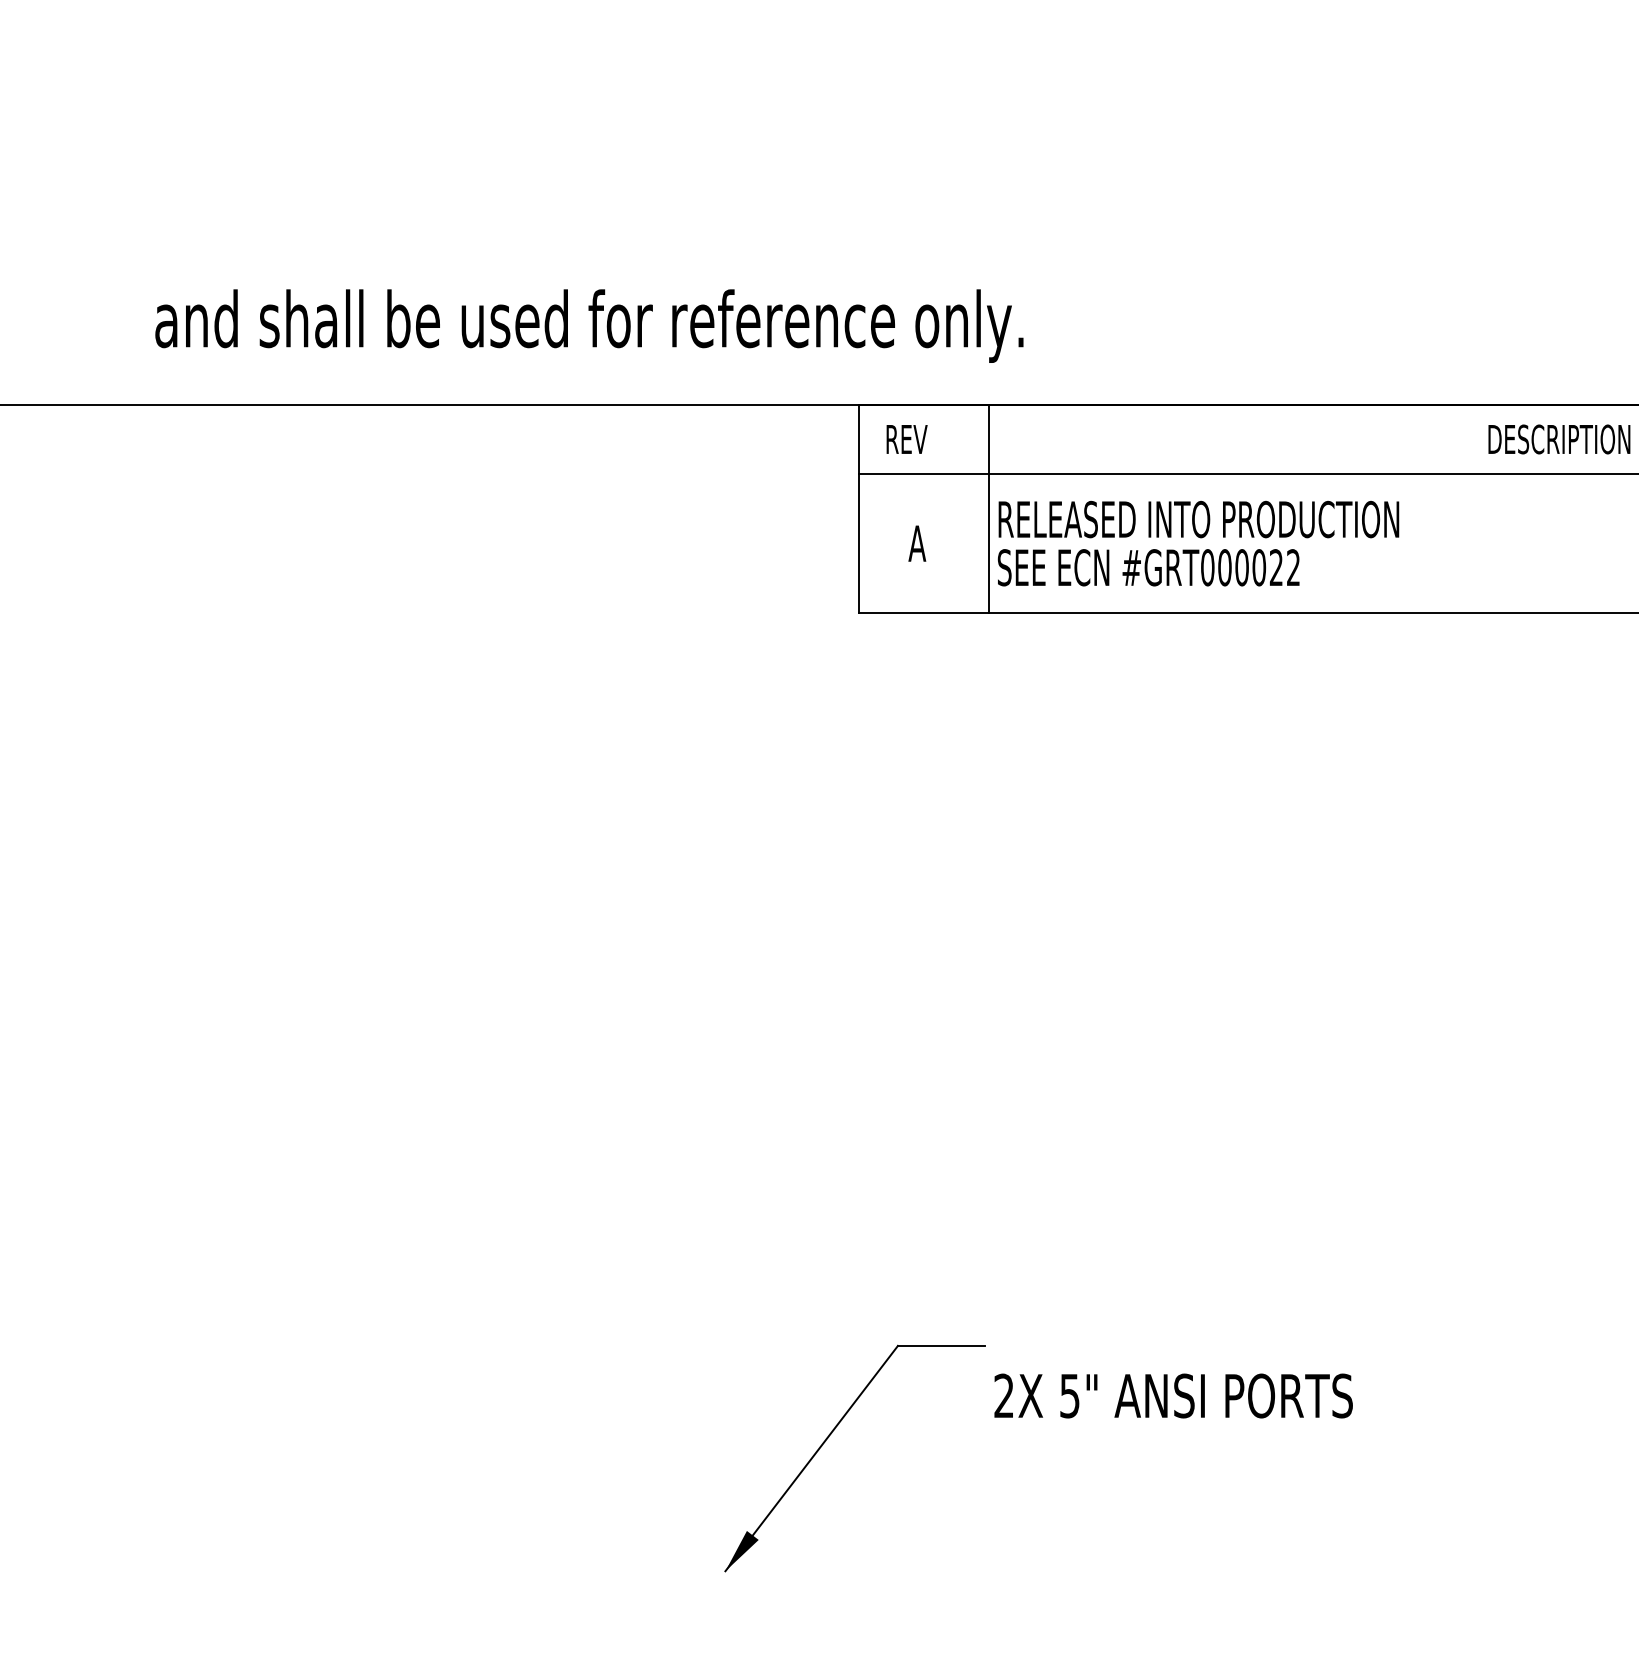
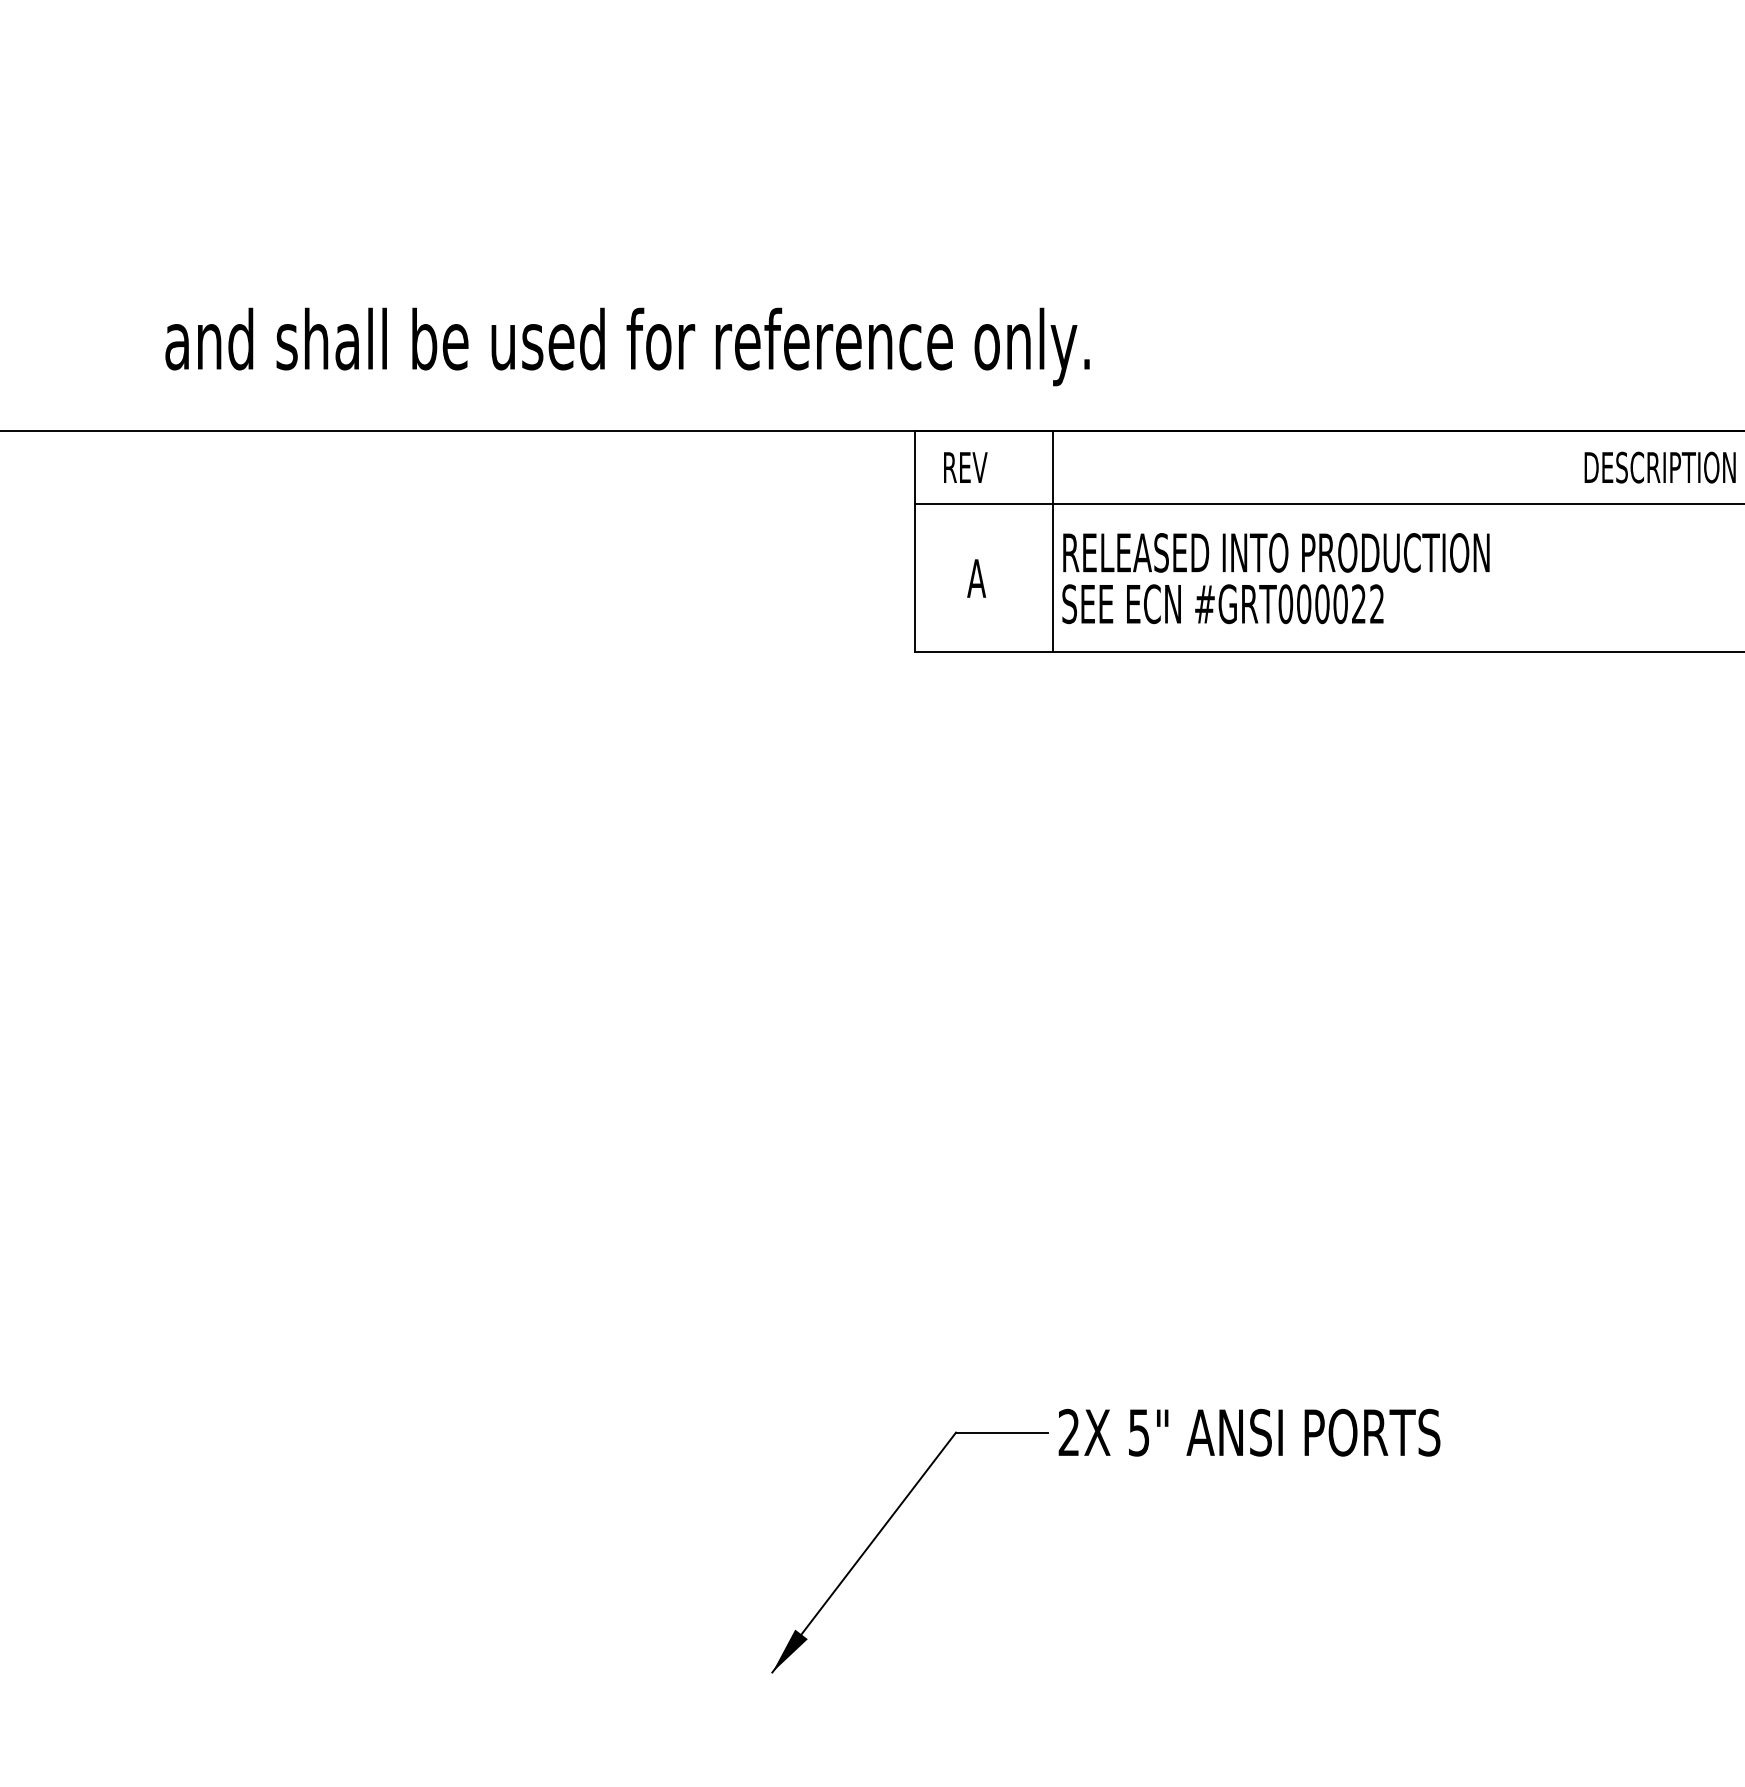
text: (1173, 1395) -> (1249, 1432), moved

